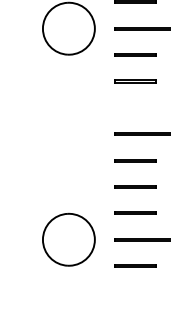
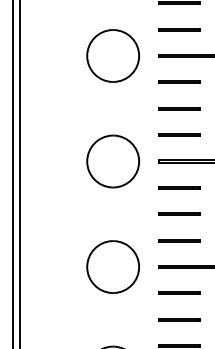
line: (135, 107) -> (179, 134), added
part: (68, 134) -> (112, 161), added
line: (135, 292) -> (179, 319), added

